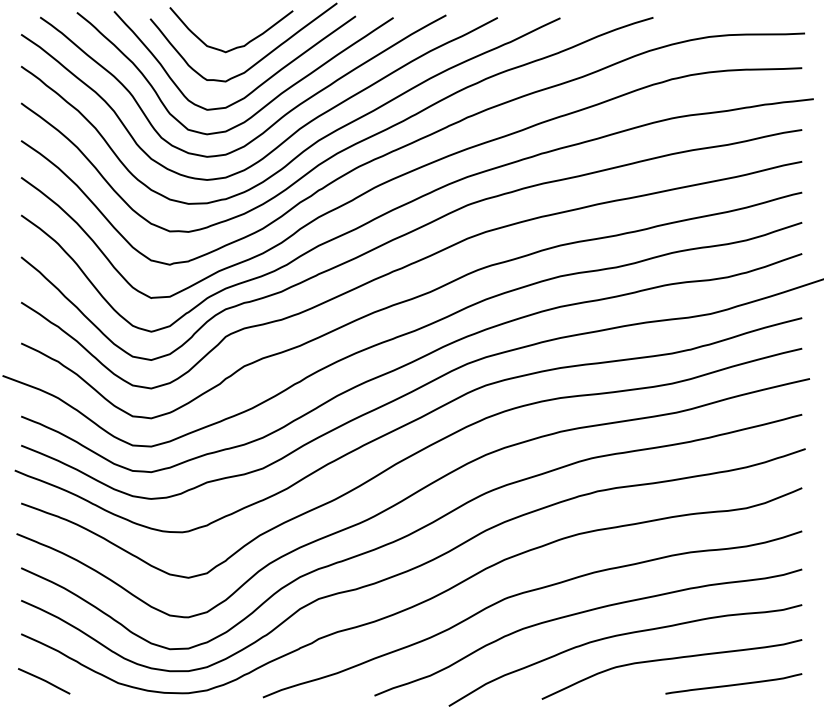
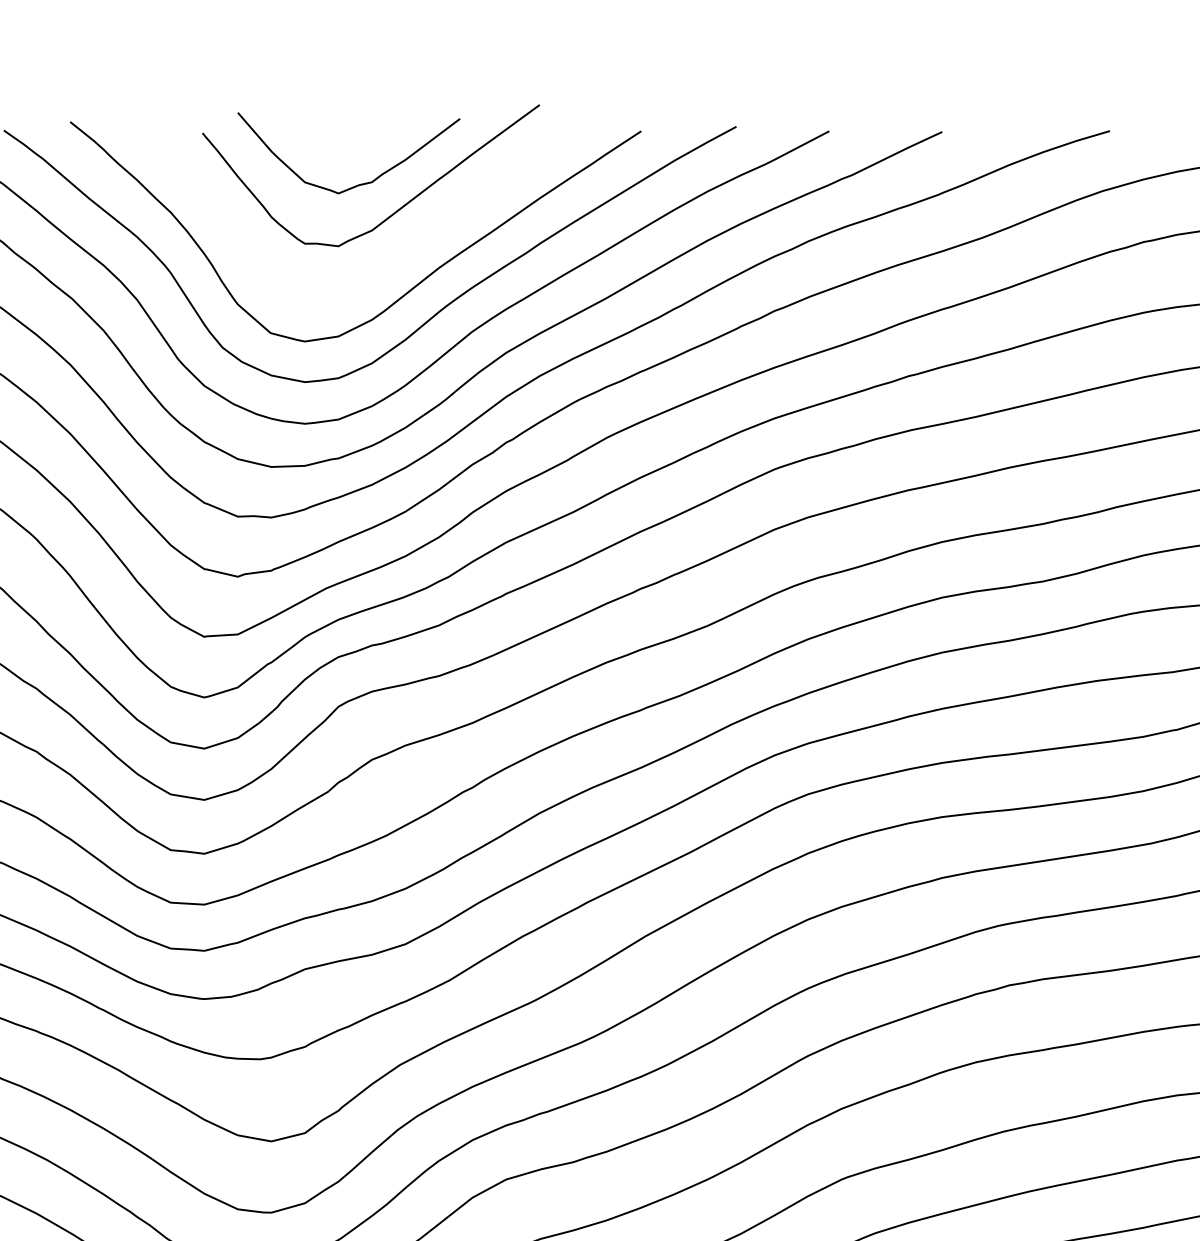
curve: (254, 88) -> (390, 258), removed

